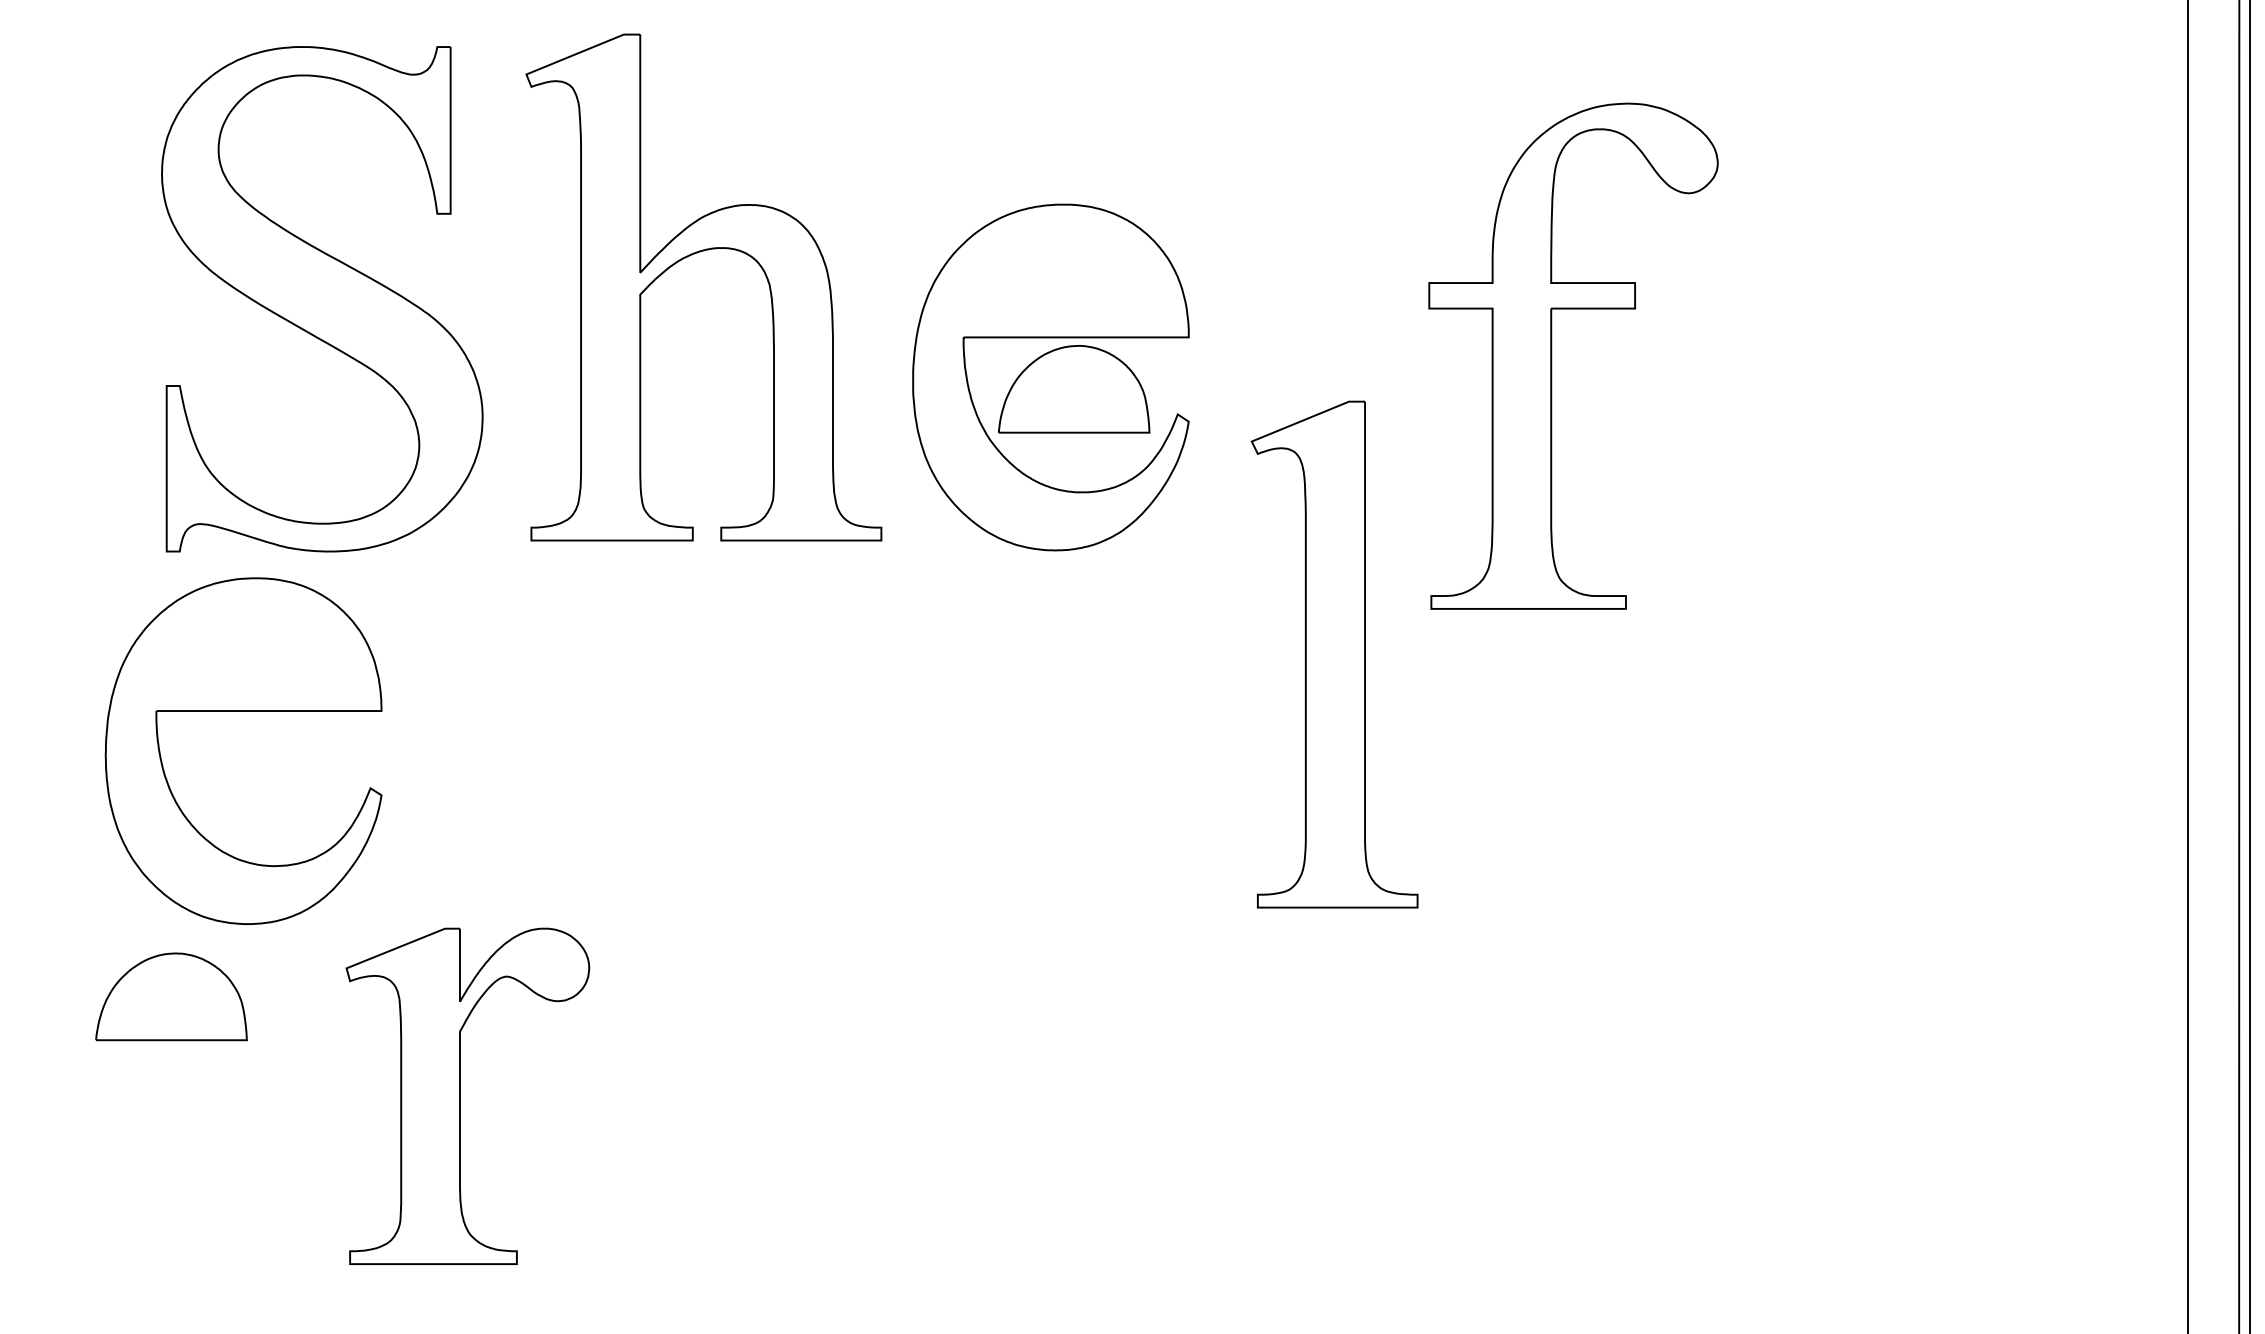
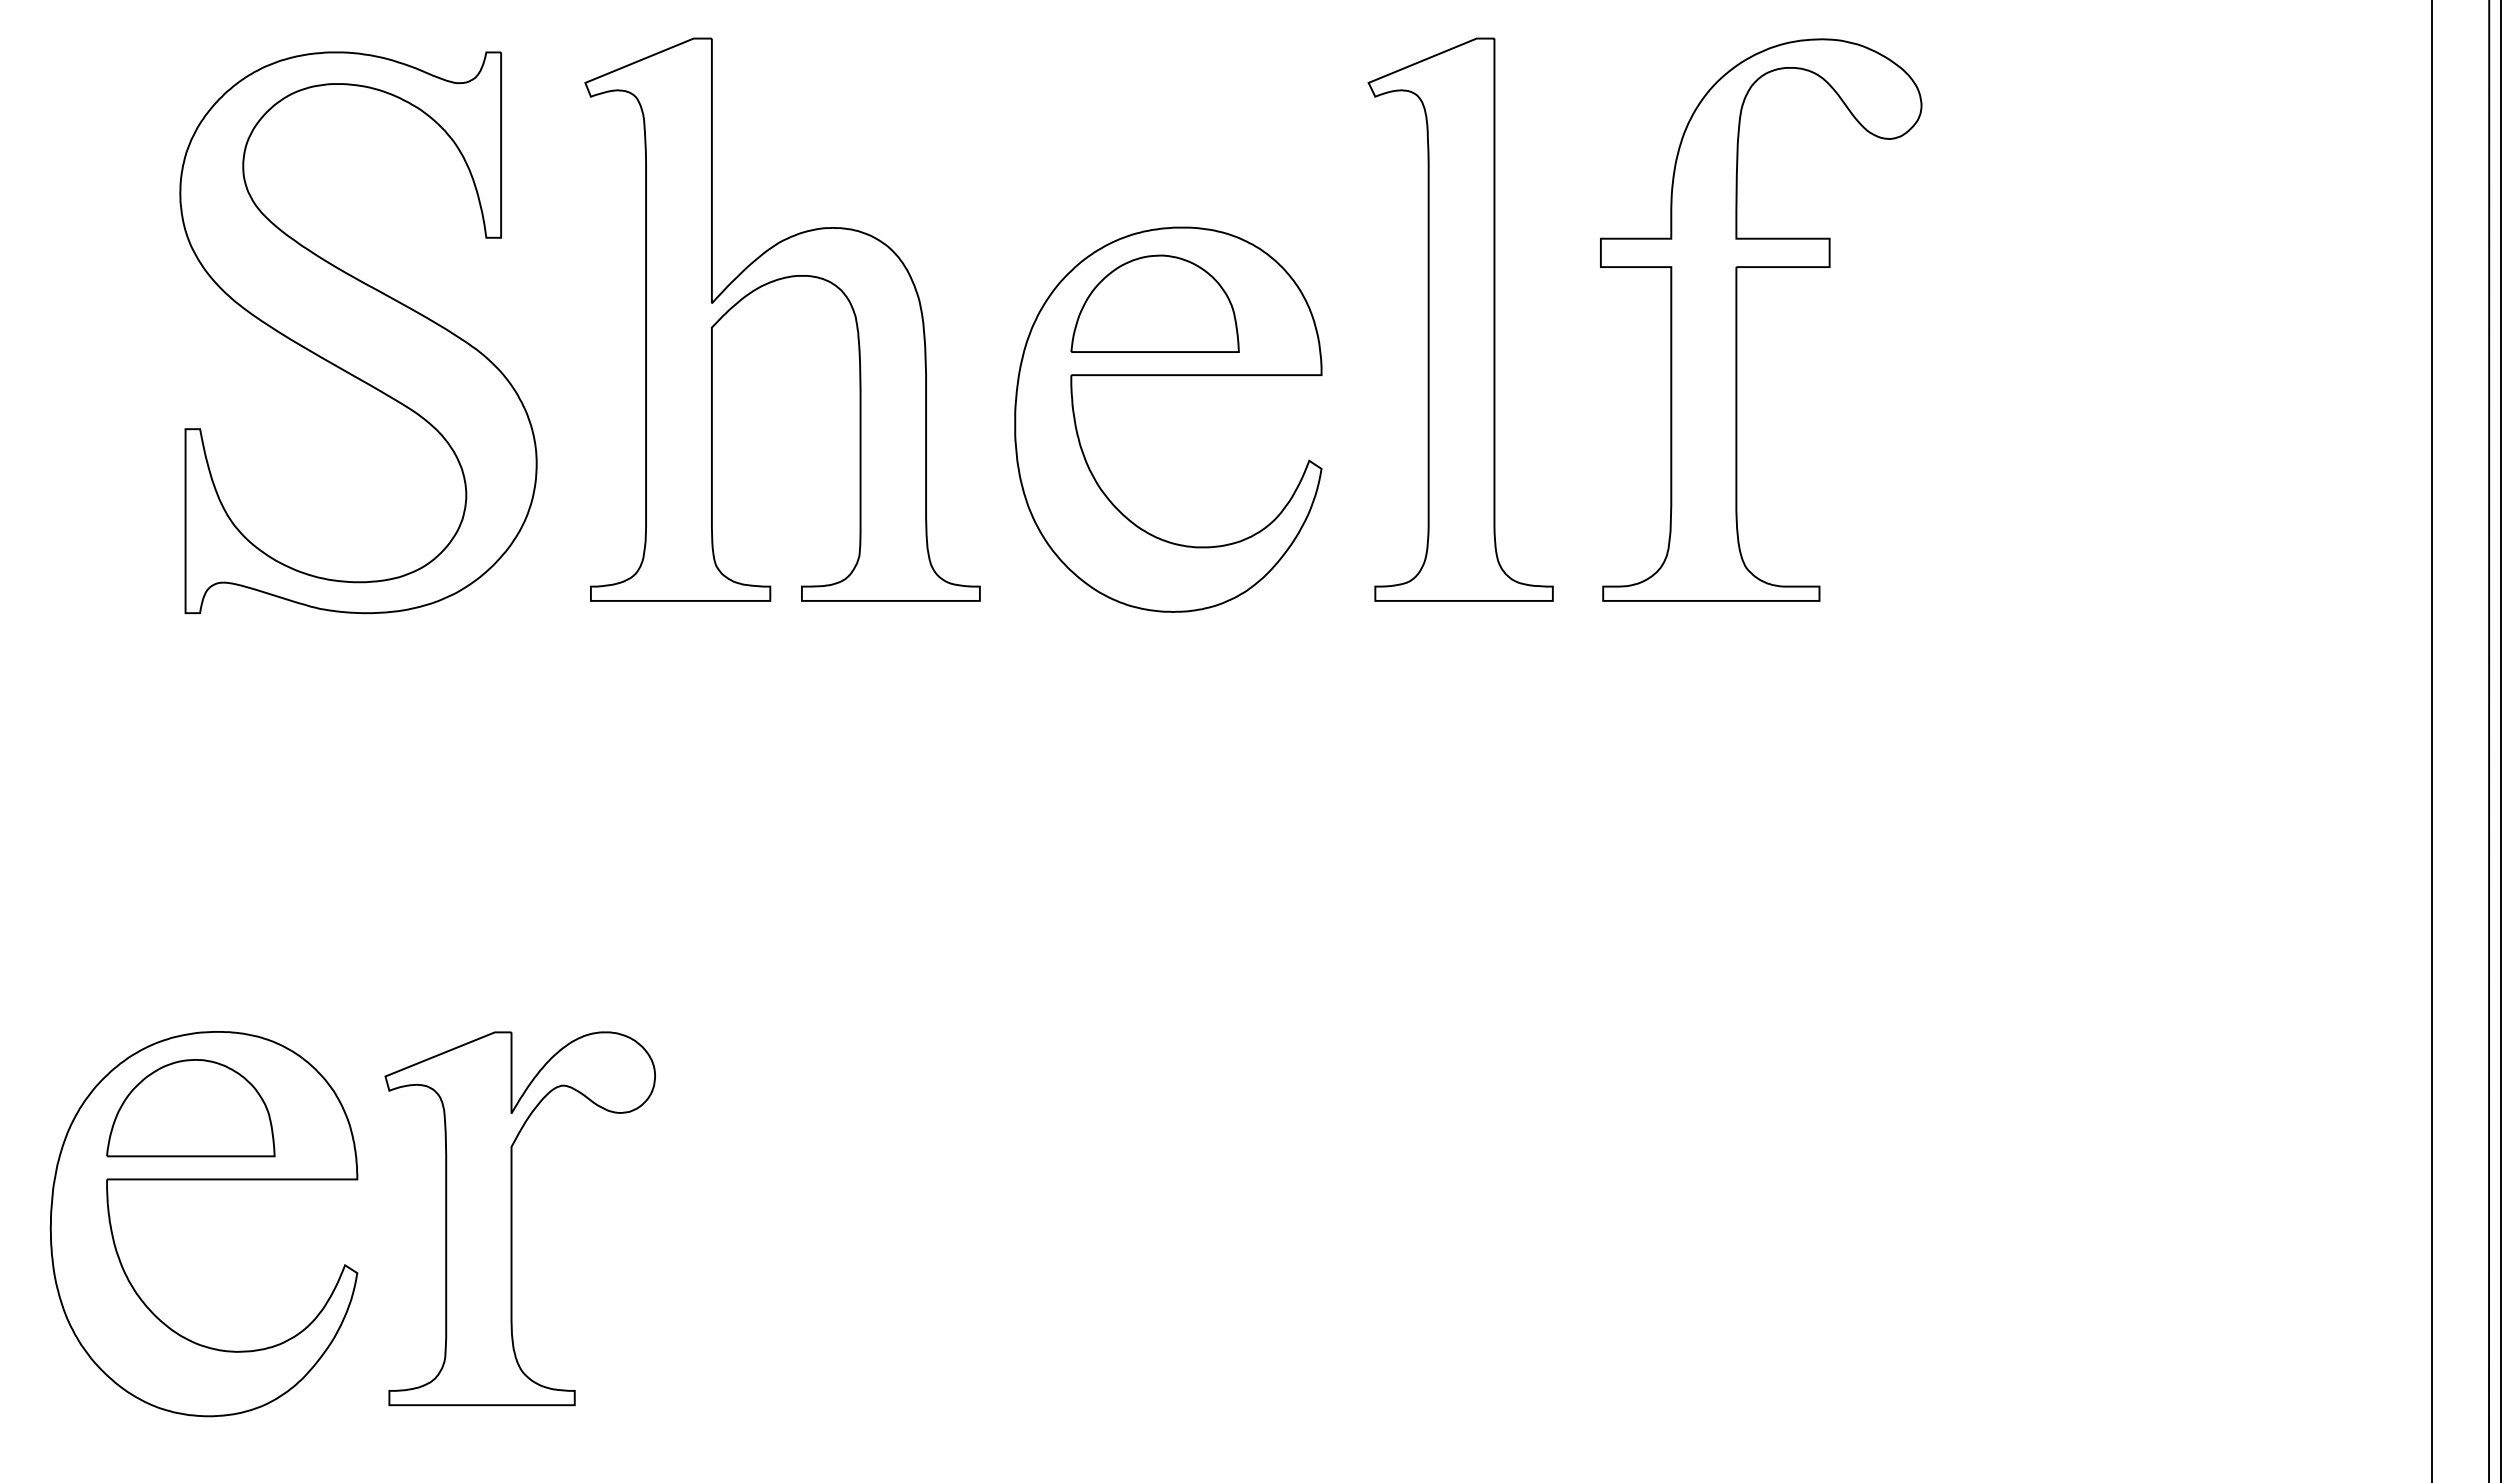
part: (1552, 355) -> (1737, 319), moved
part: (1073, 388) -> (1154, 303), moved
part: (1334, 654) -> (1460, 319), moved
part: (243, 711) -> (203, 1180), moved

